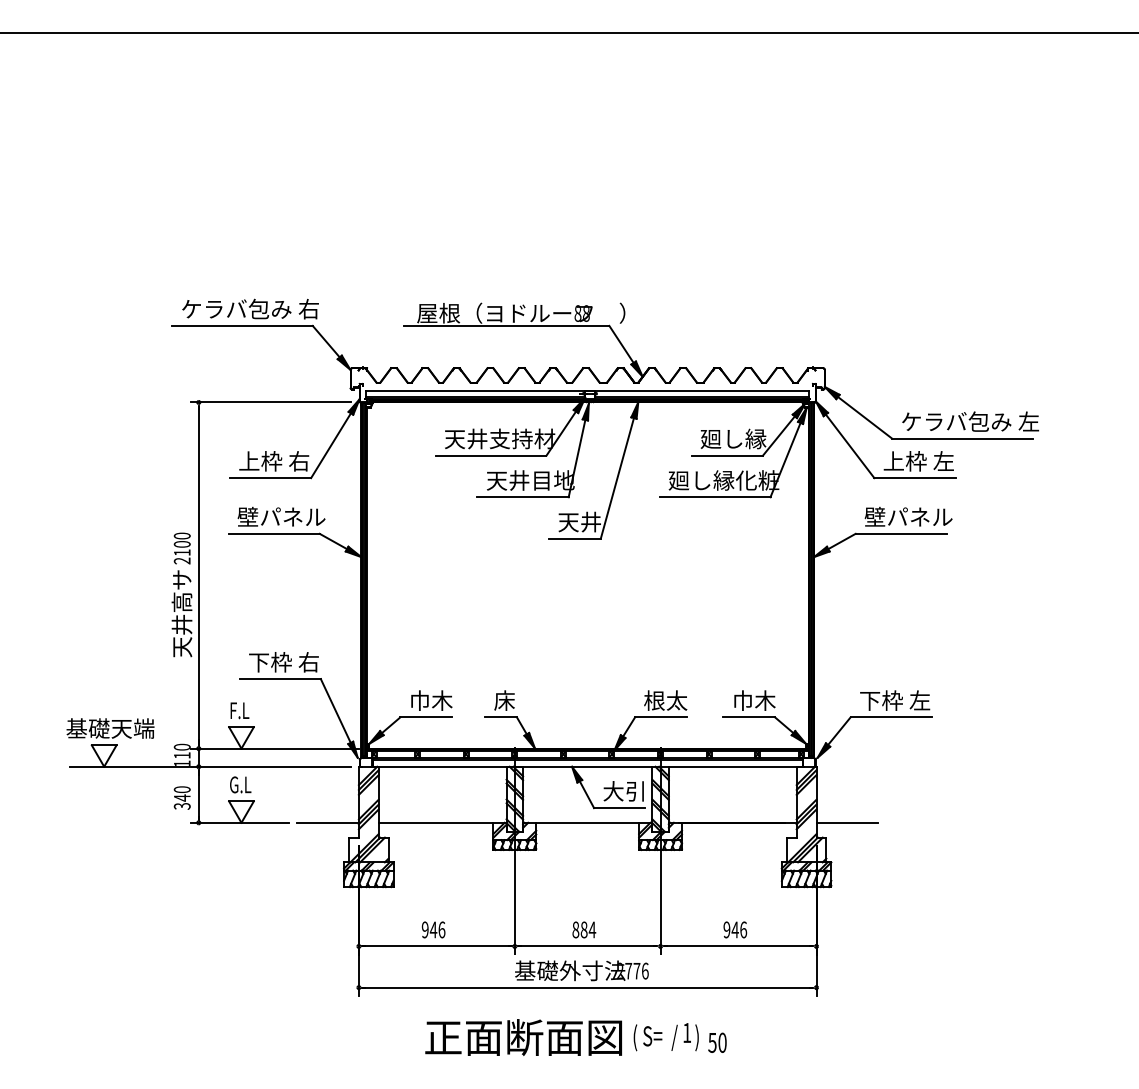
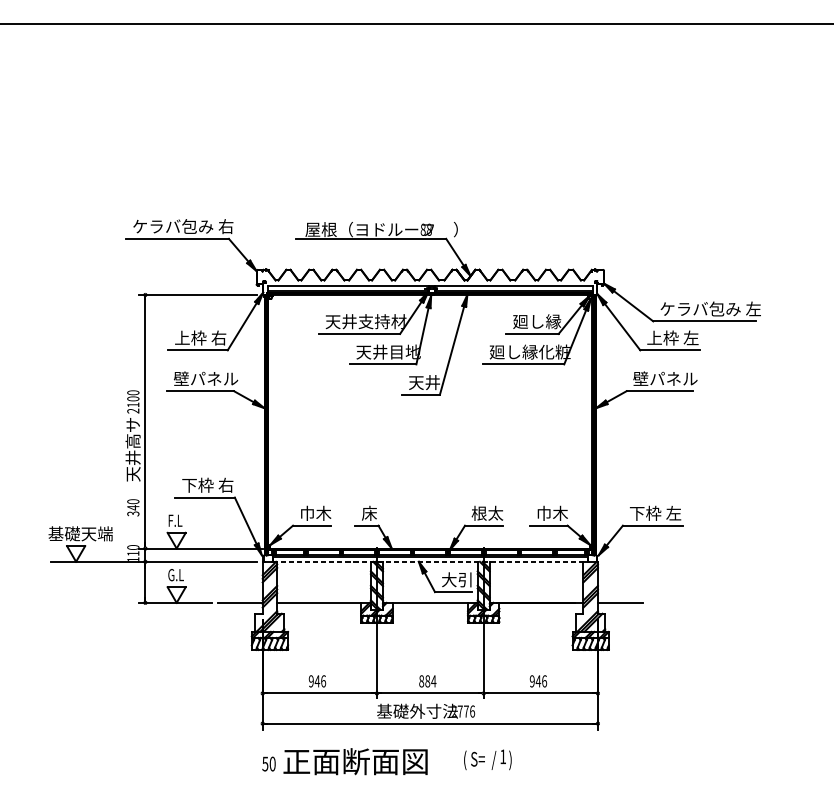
line: (587, 766) -> (430, 561), solid -> dashed
text: (181, 797) -> (132, 507), moved
text: (523, 1037) -> (355, 761), moved
text: (717, 1042) -> (269, 763), moved

